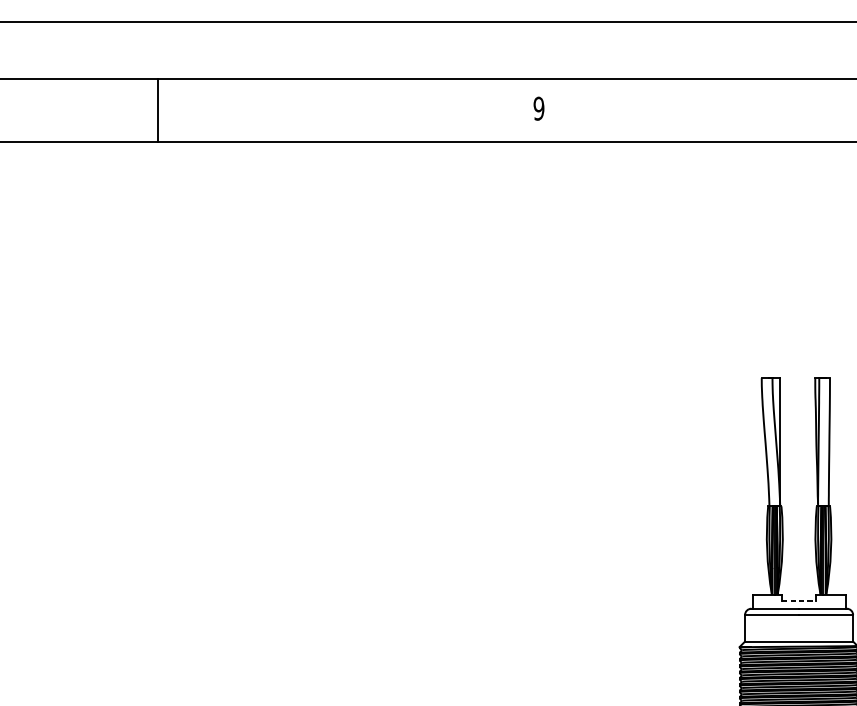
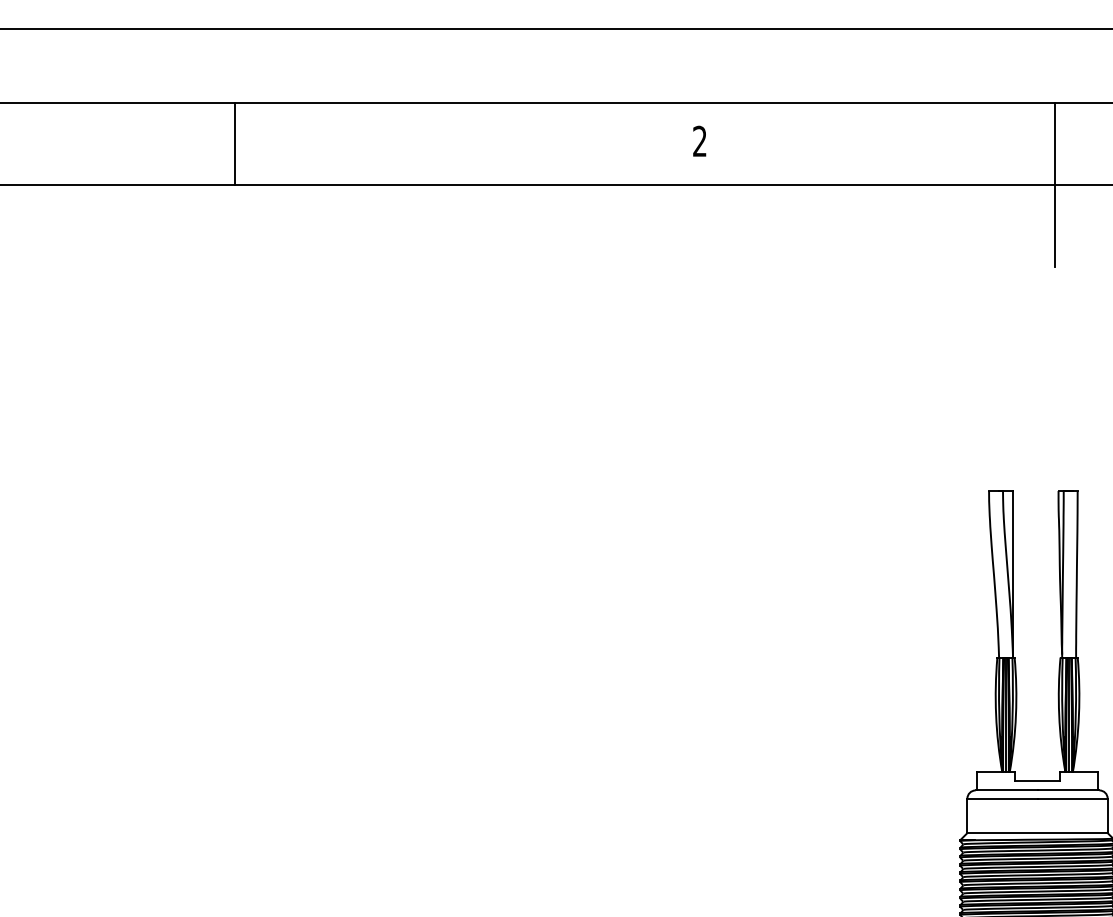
text: (538, 108) -> (699, 141), 9 -> 2
line: (158, 111) -> (234, 144), moved
line: (812, 142) -> (1055, 185), added
line: (799, 601) -> (1038, 780), dashed -> solid

